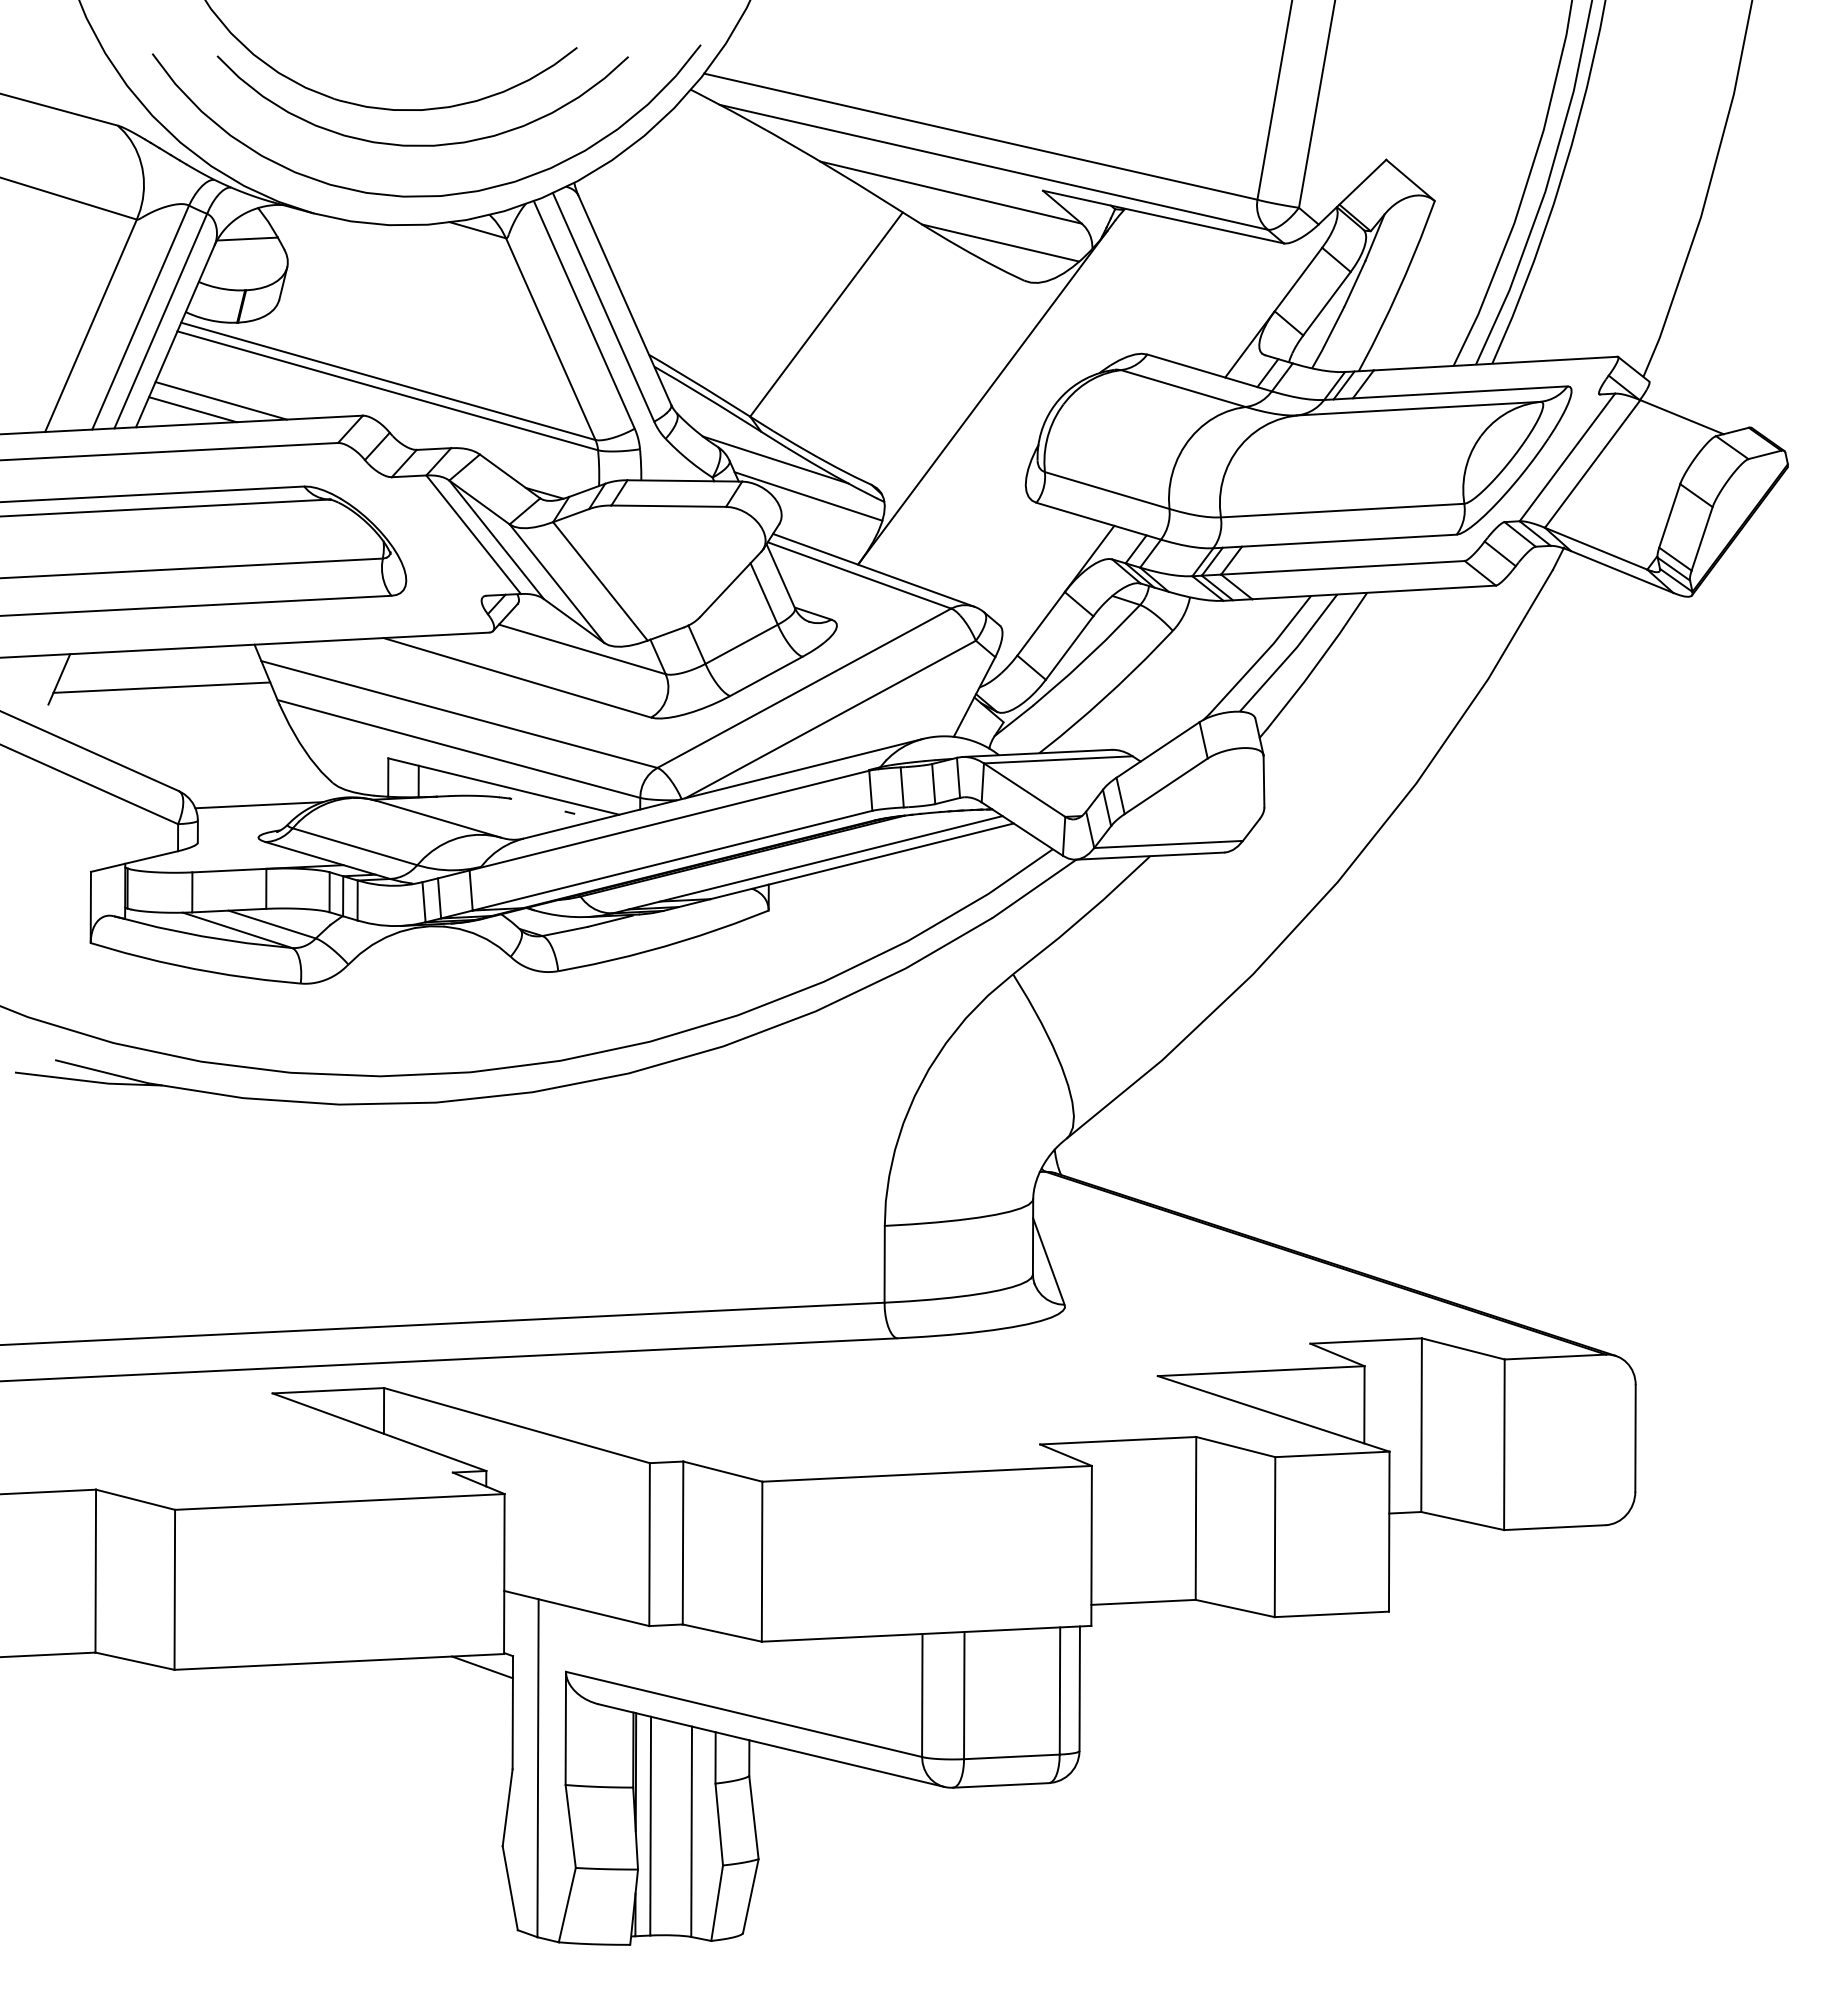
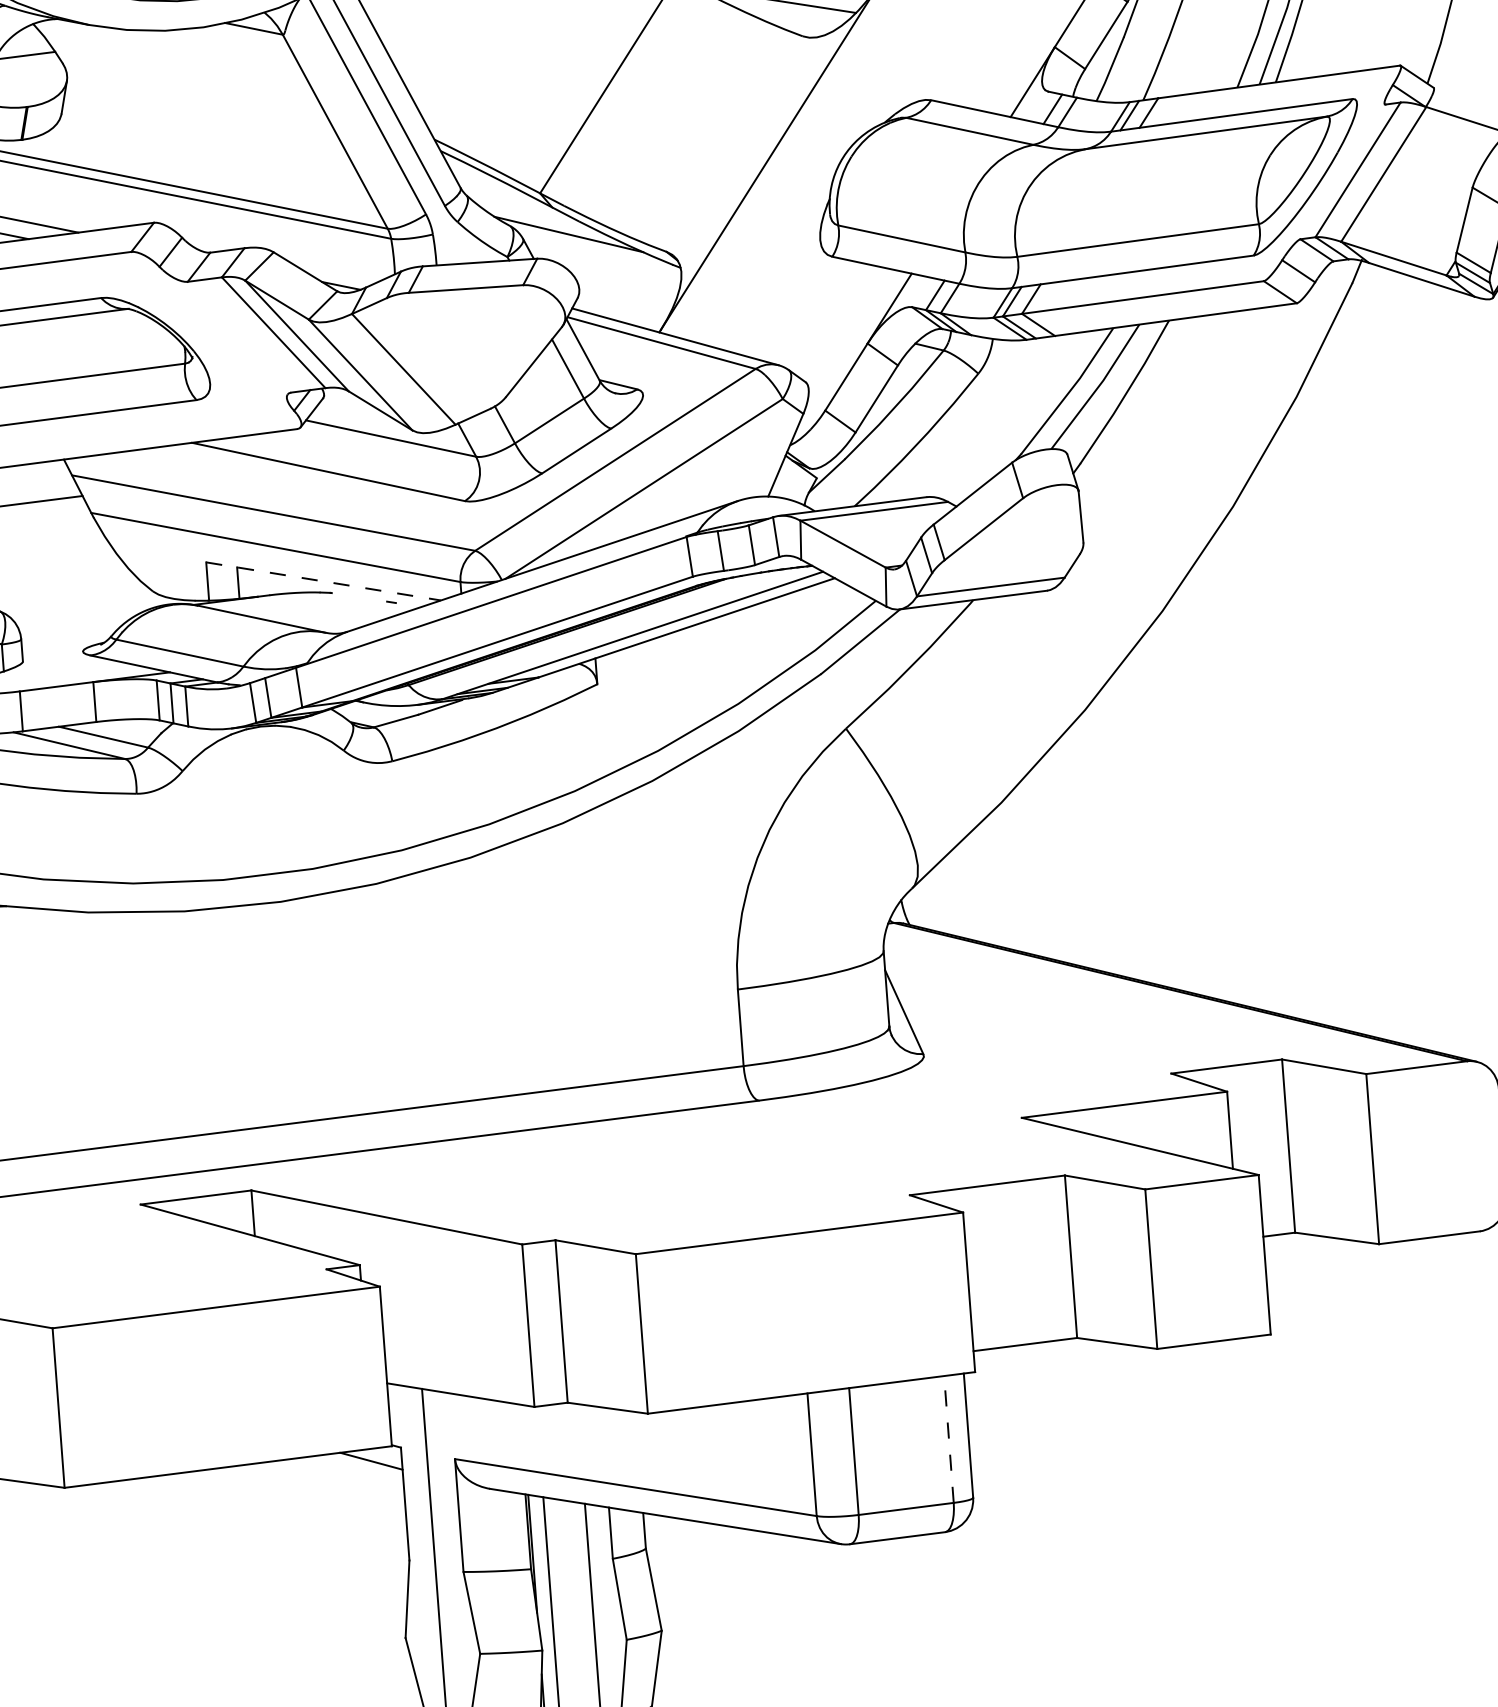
line: (808, 496) -> (604, 268), removed
line: (503, 786) -> (323, 581), solid -> dashed
line: (259, 805) -> (81, 619), removed
line: (1059, 1691) -> (948, 1439), solid -> dashed

